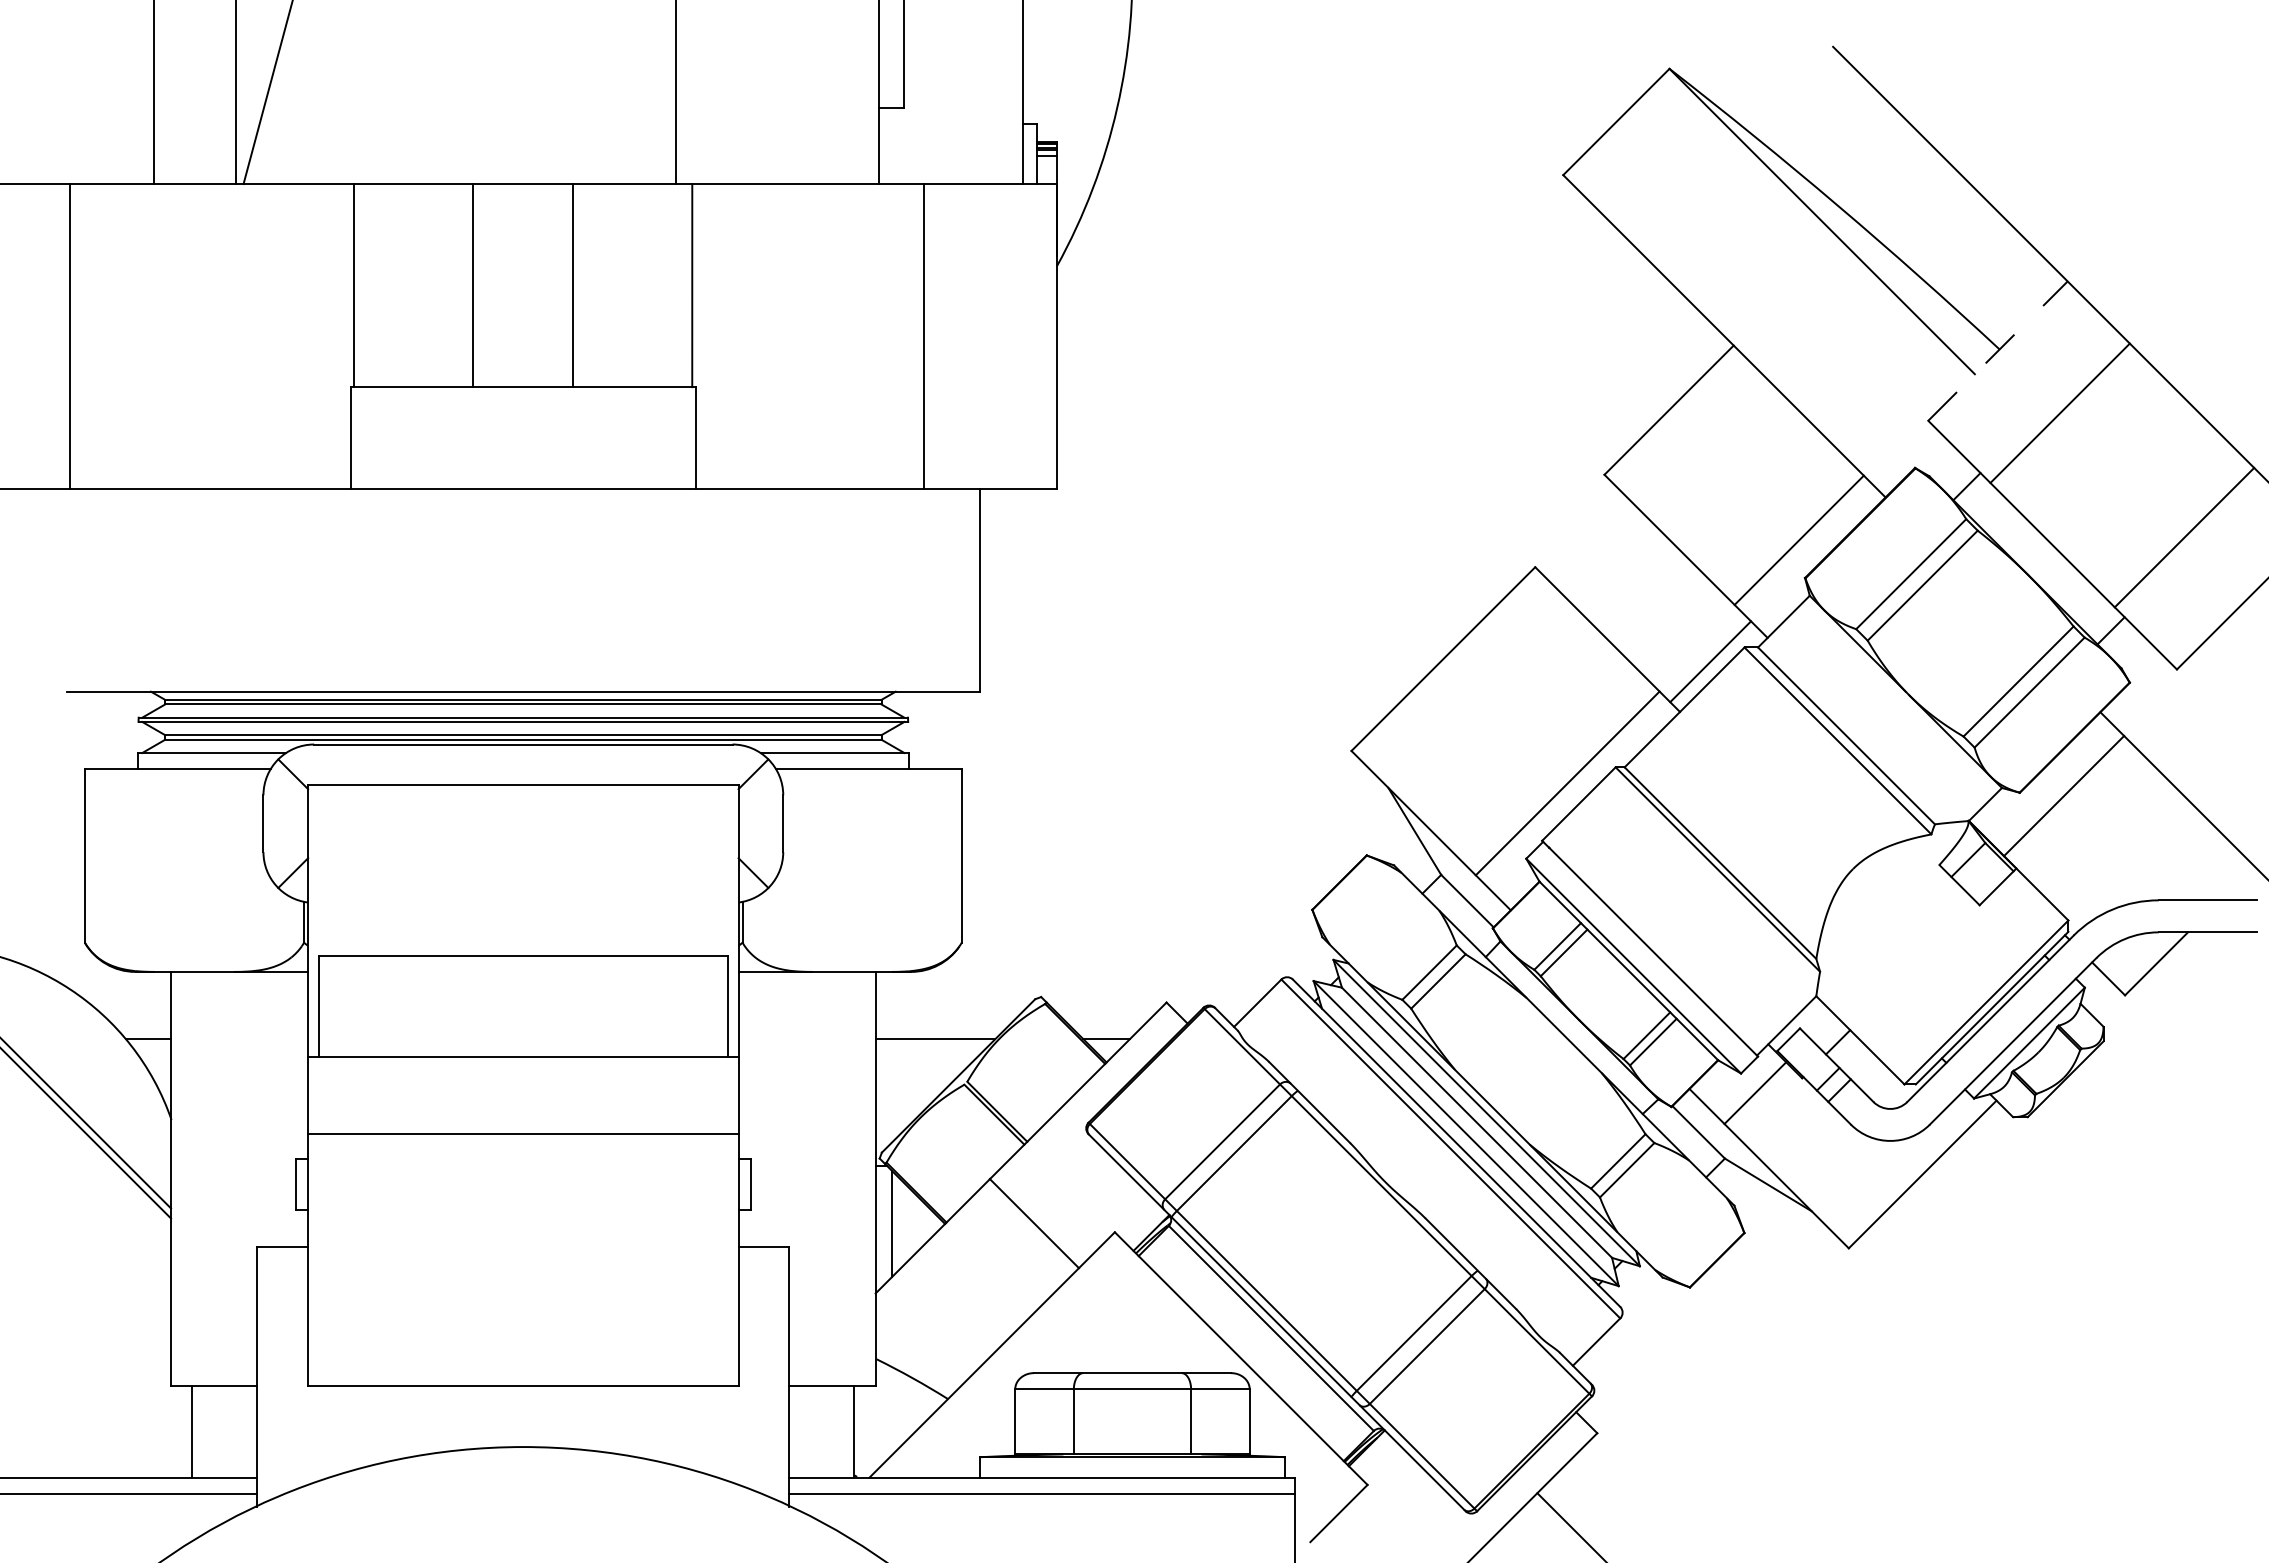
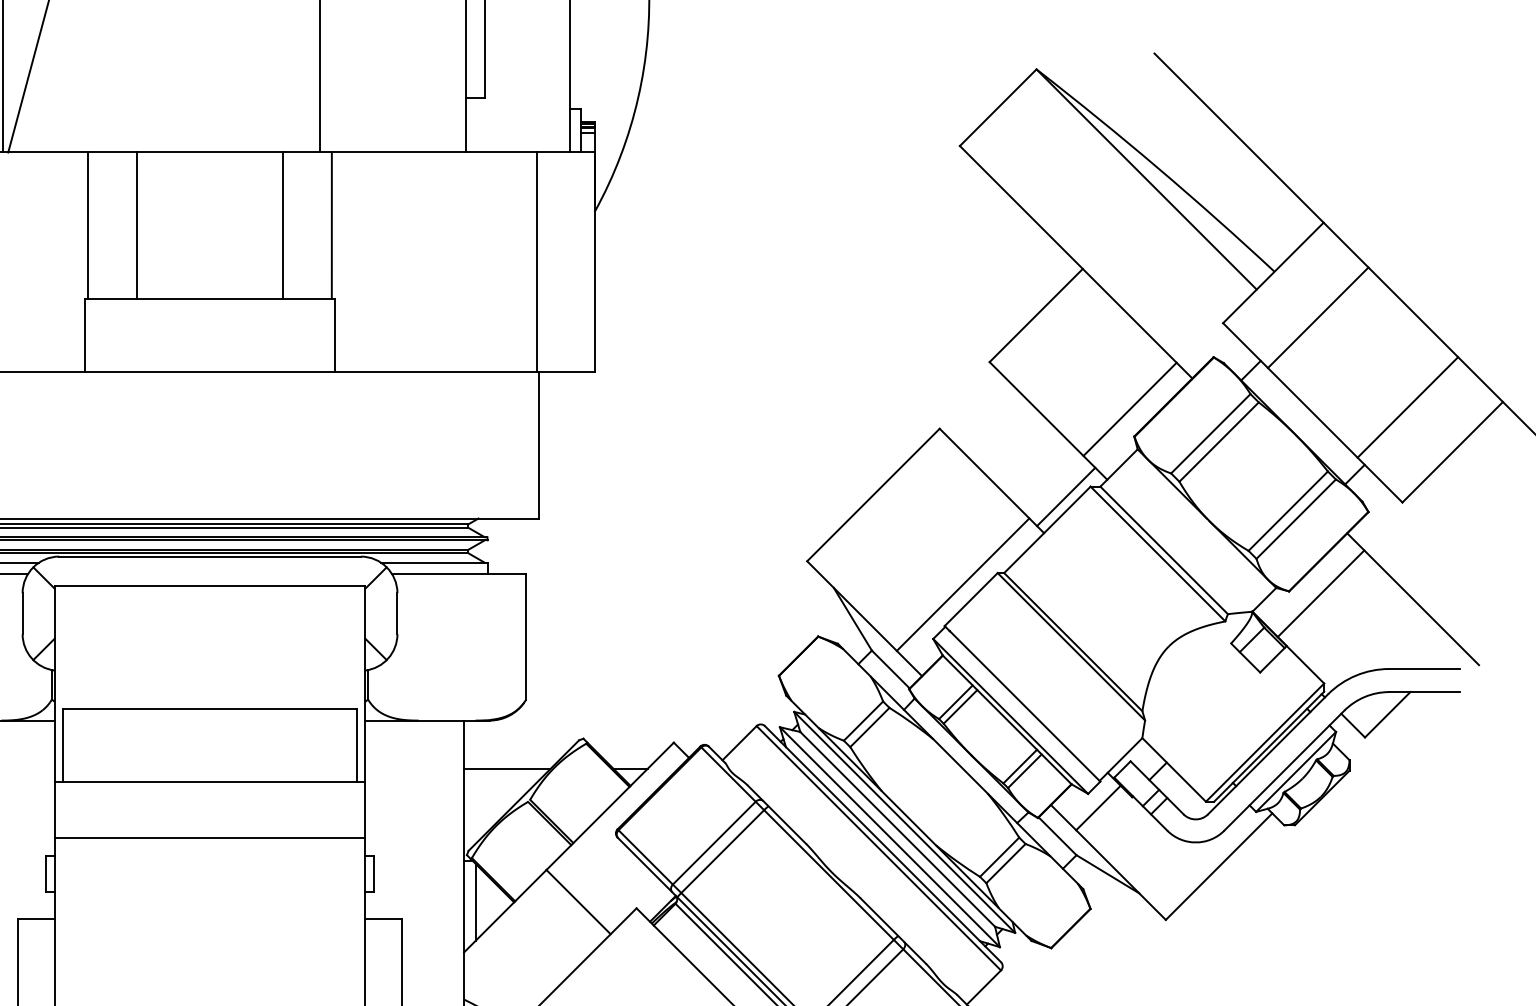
line: (472, 285) -> (136, 225), moved
line: (572, 285) -> (282, 225), moved
line: (924, 336) -> (537, 262), moved
line: (1997, 351) -> (1273, 273), dashed -> solid

